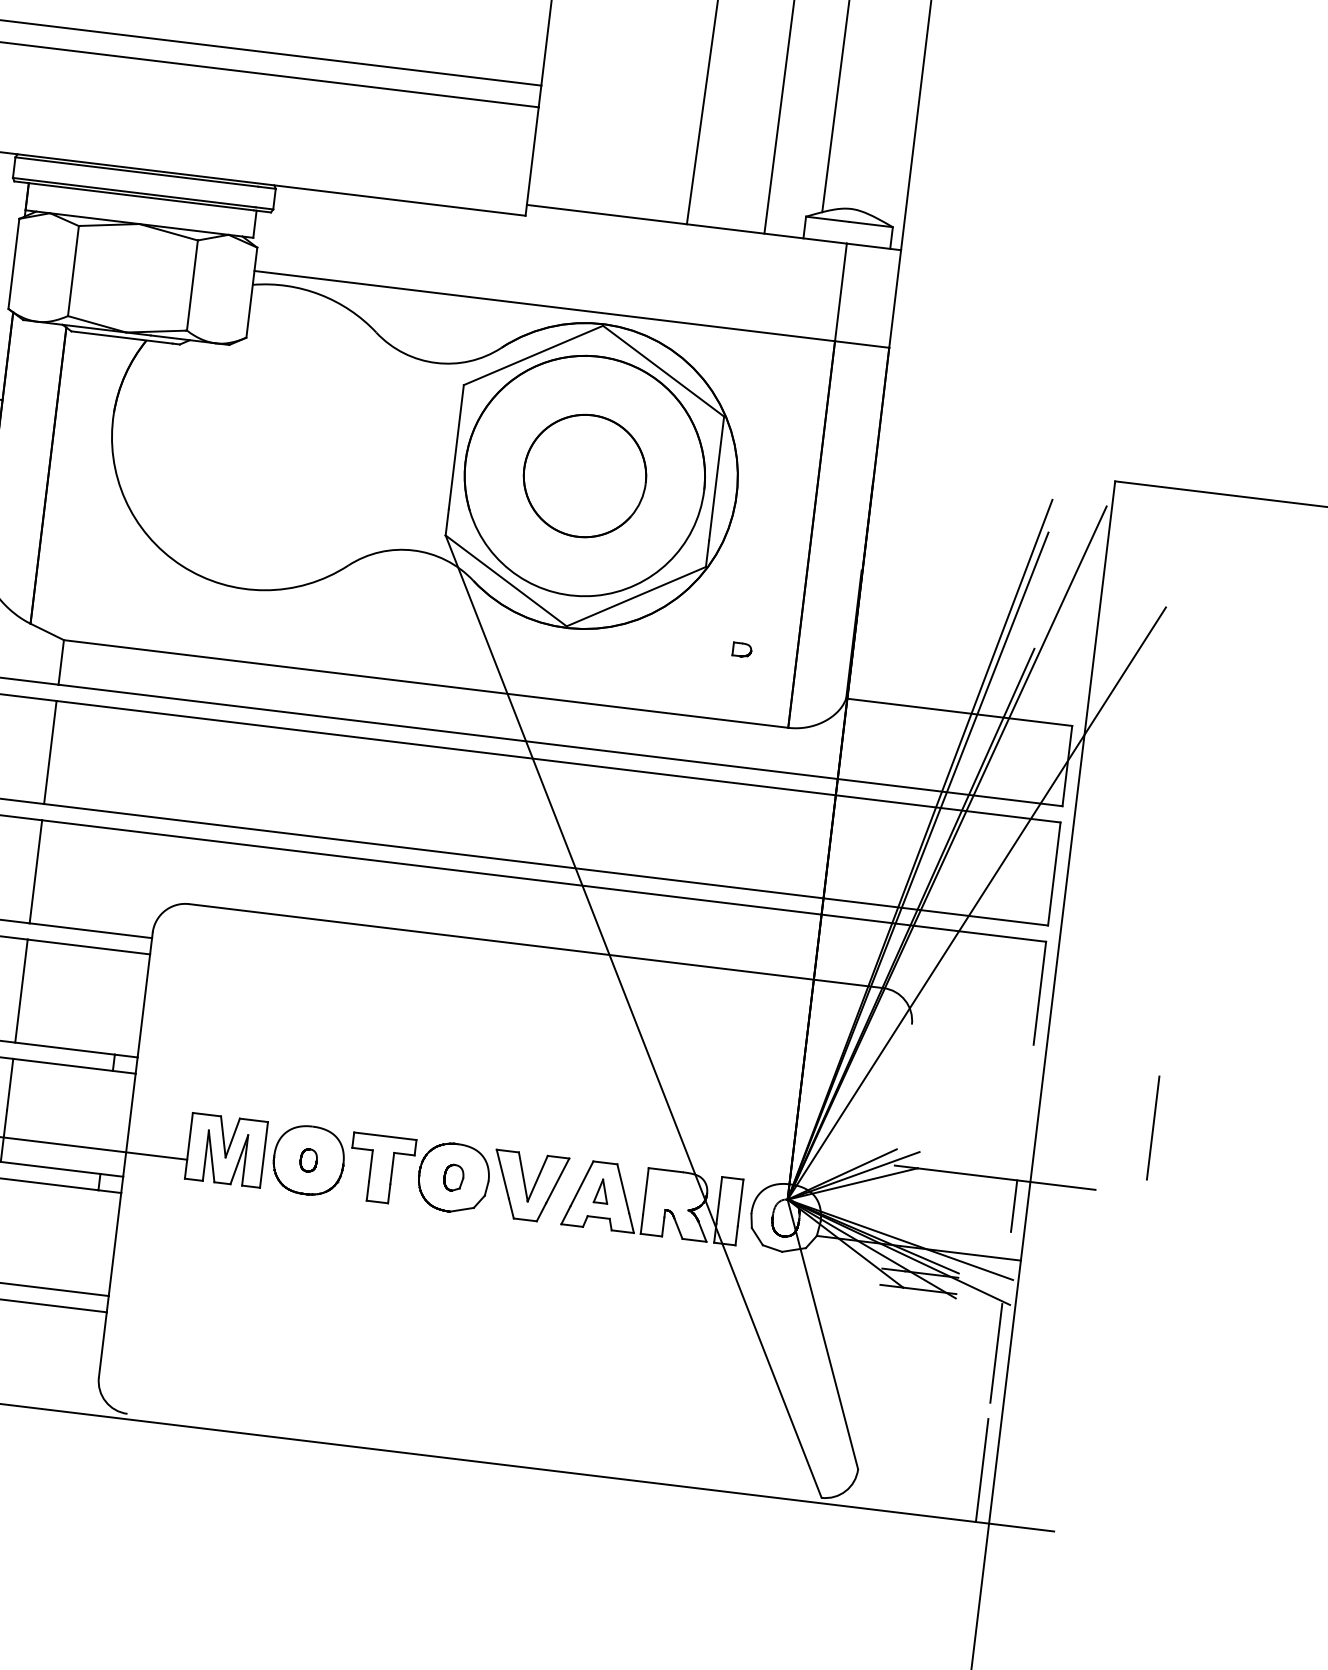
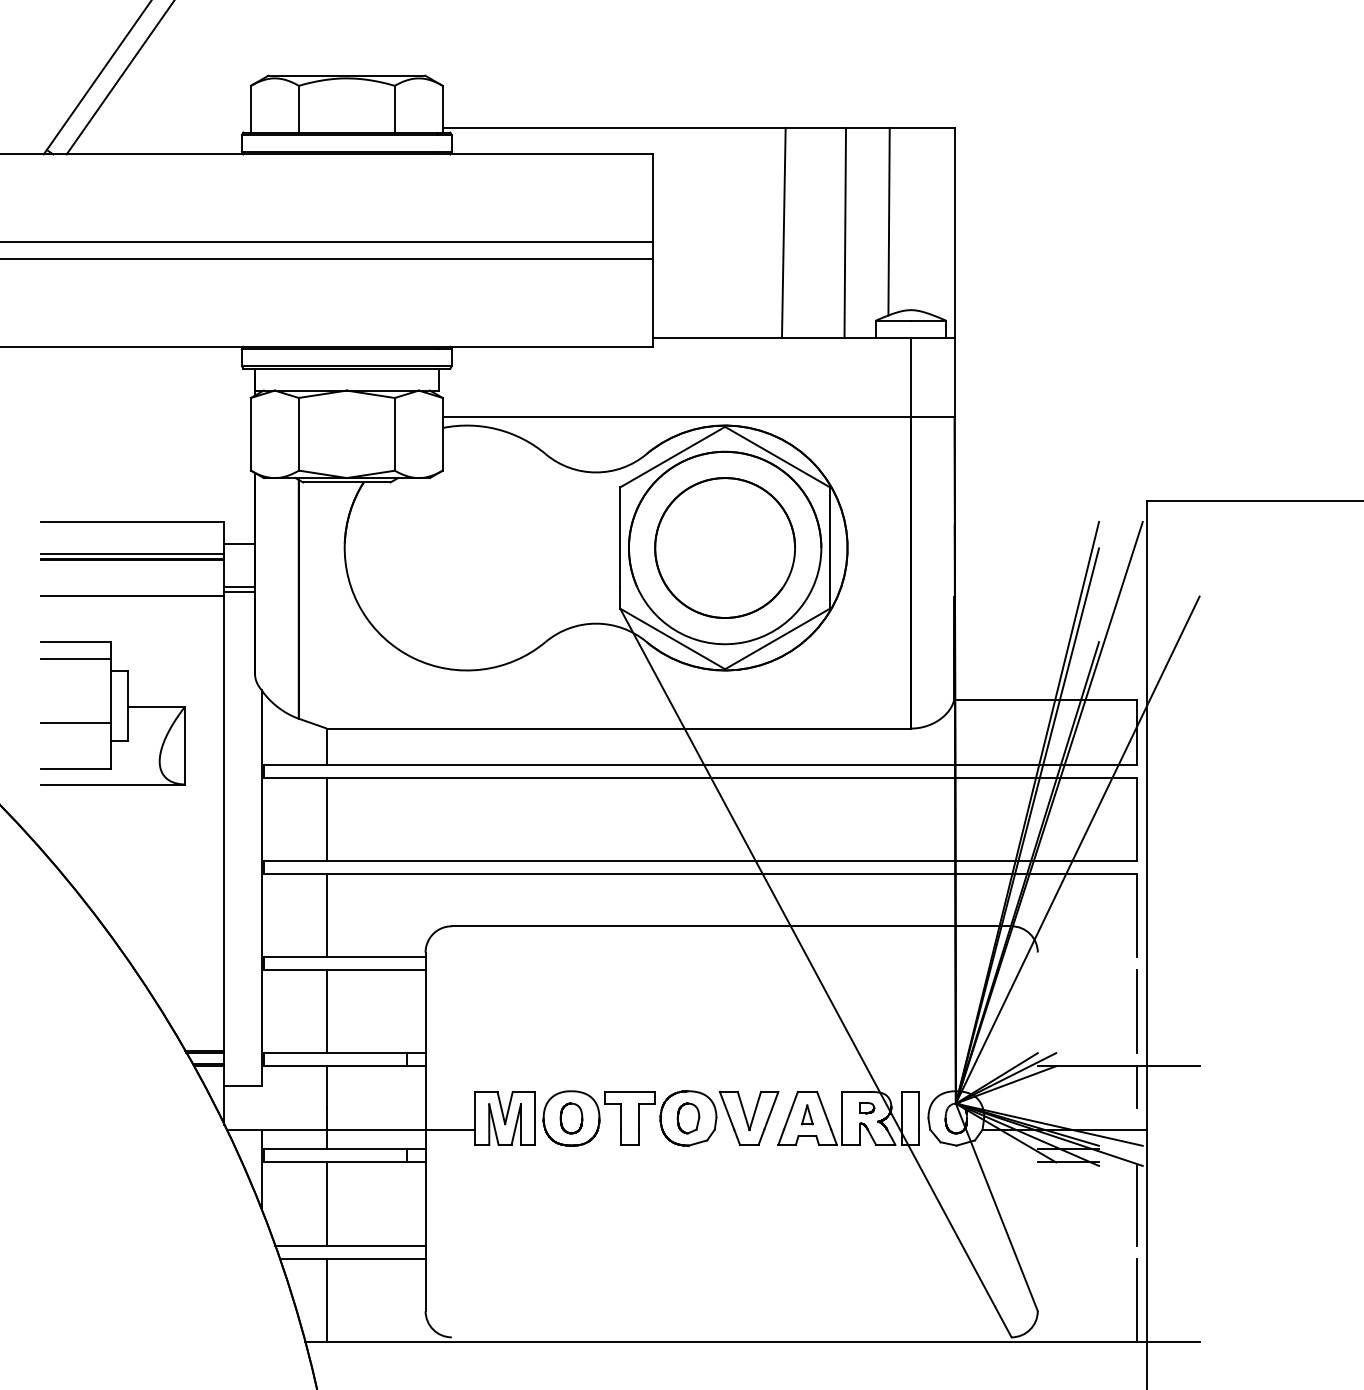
part: (585, 475) -> (725, 547), size x1.43
part: (742, 650) -> (867, 1108), moved
line: (1153, 1127) -> (1136, 1011), moved
part: (308, 1160) -> (571, 1118), size x1.67
part: (453, 1177) -> (688, 1118), size x1.43

